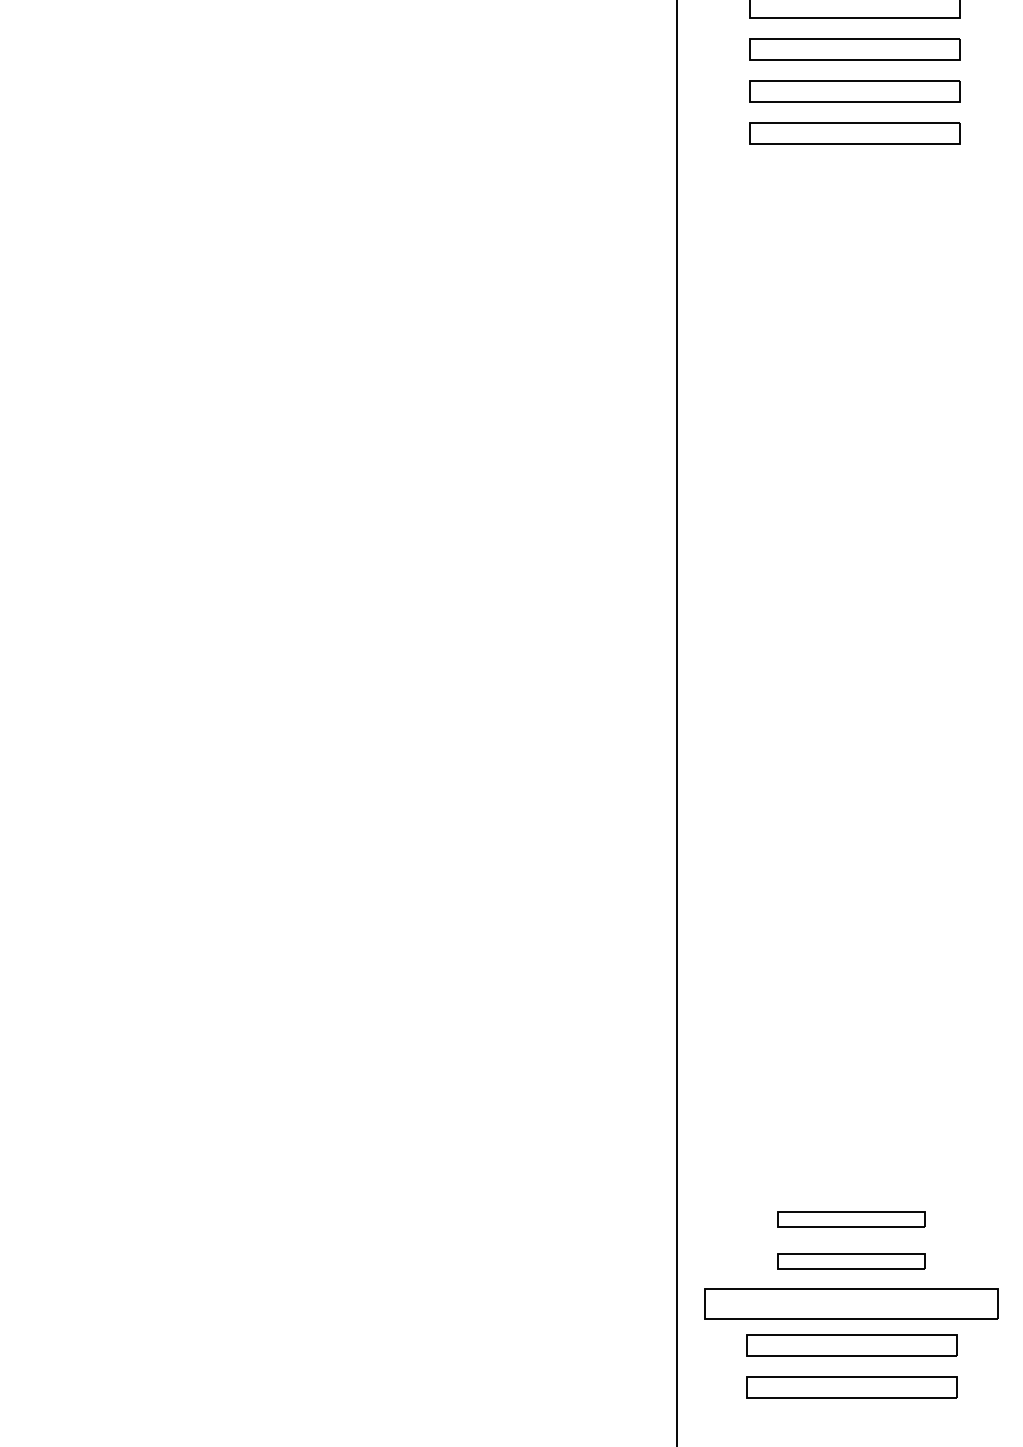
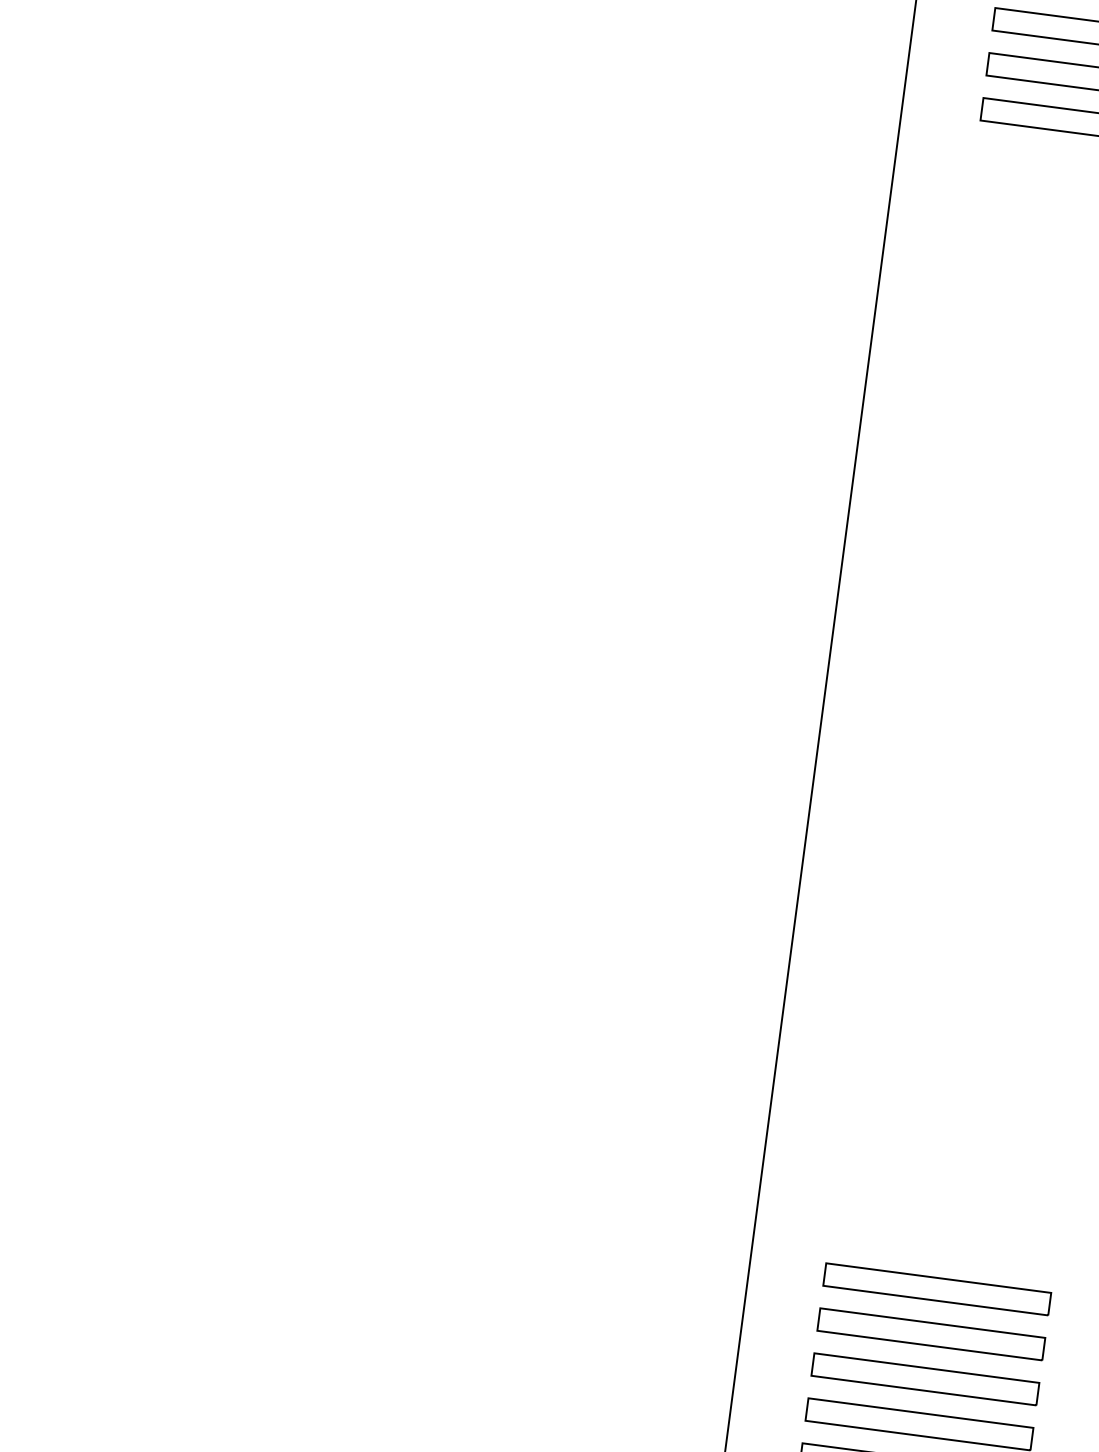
part: (851, 1219) -> (937, 1288), size x1.43
part: (851, 1261) -> (931, 1334), size x1.43
part: (851, 1303) -> (925, 1379), size x0.71

